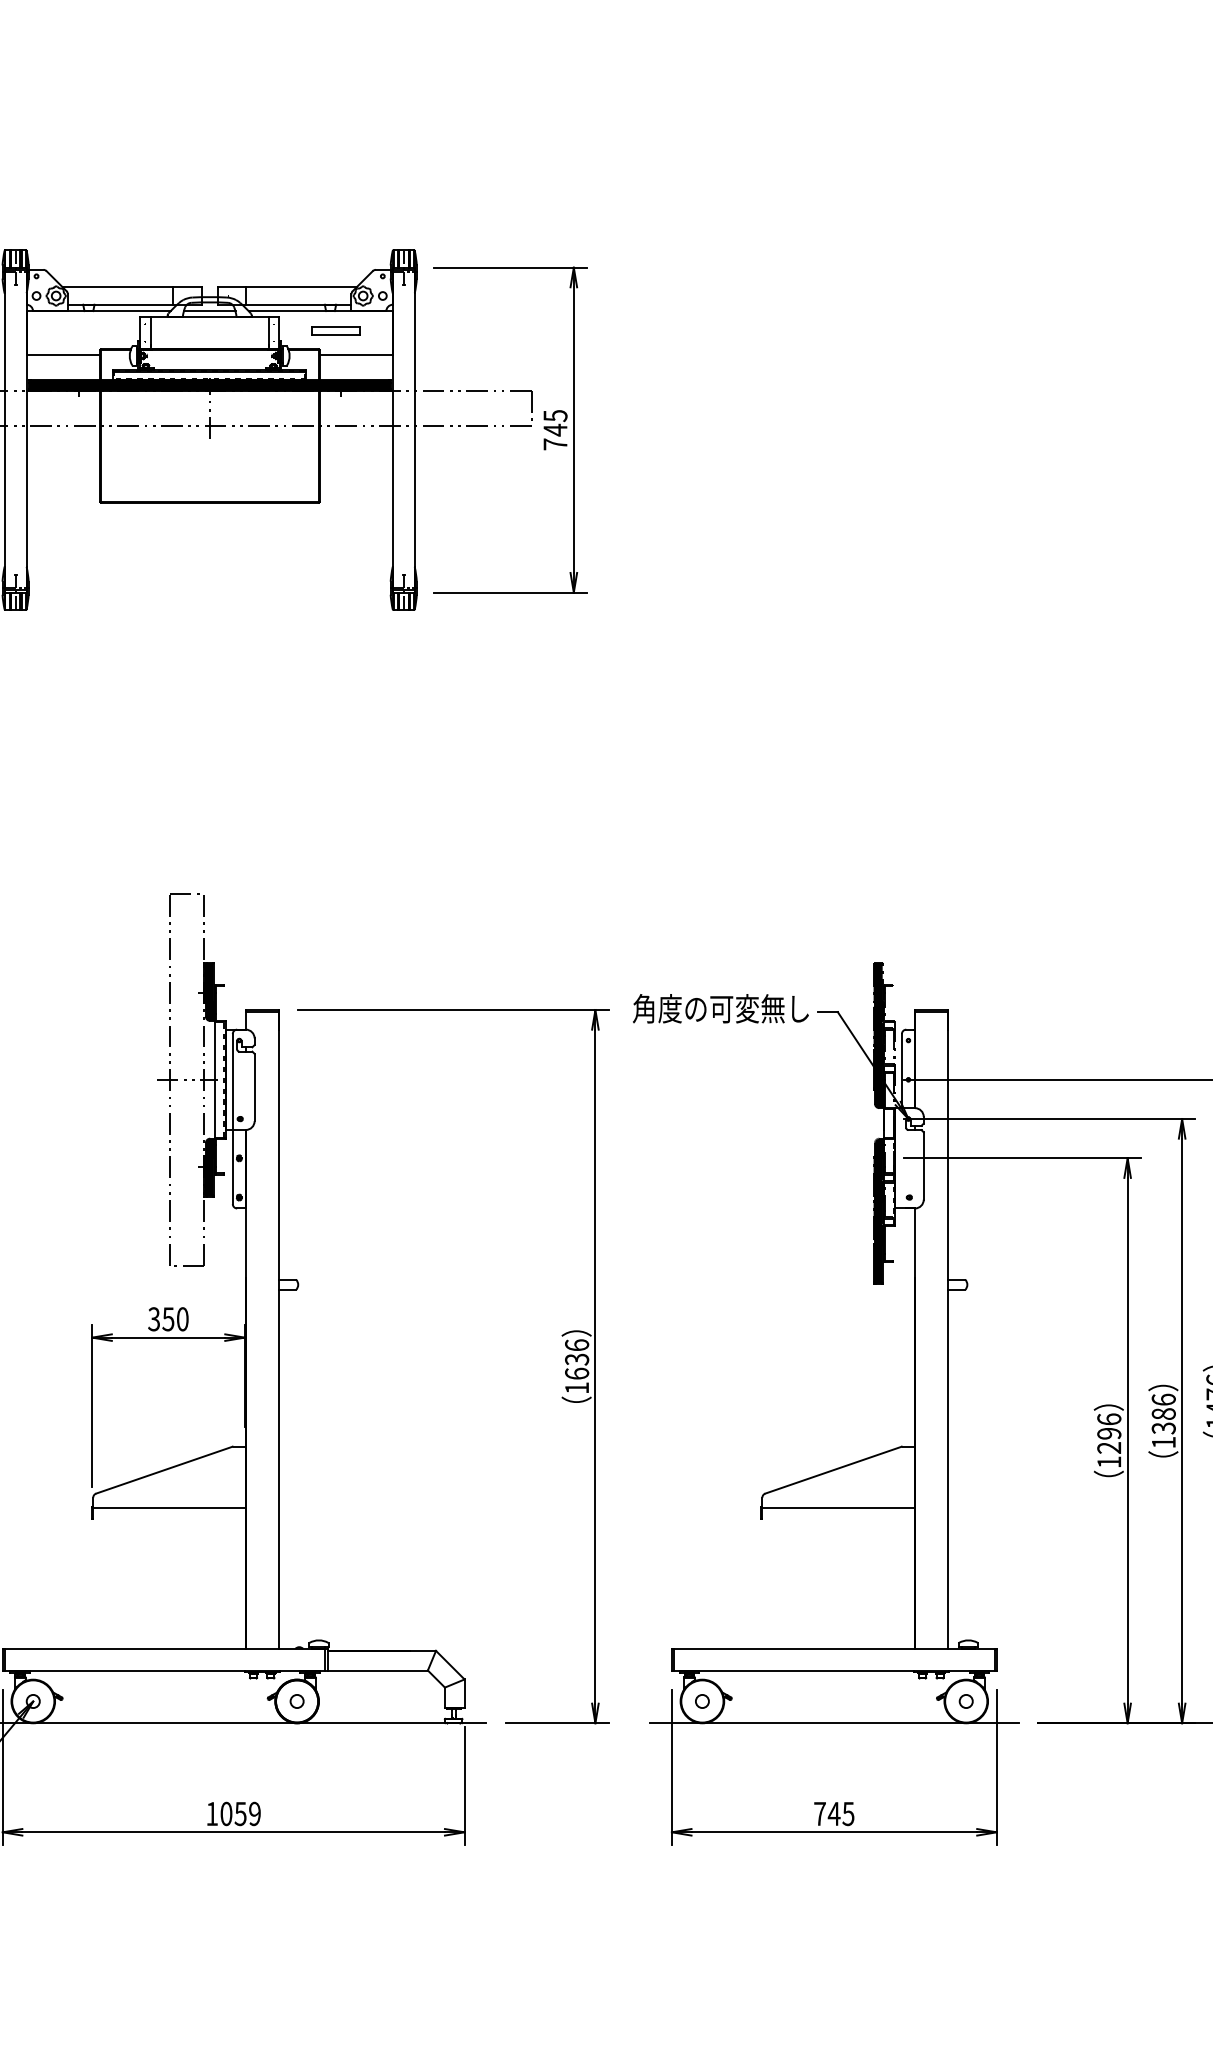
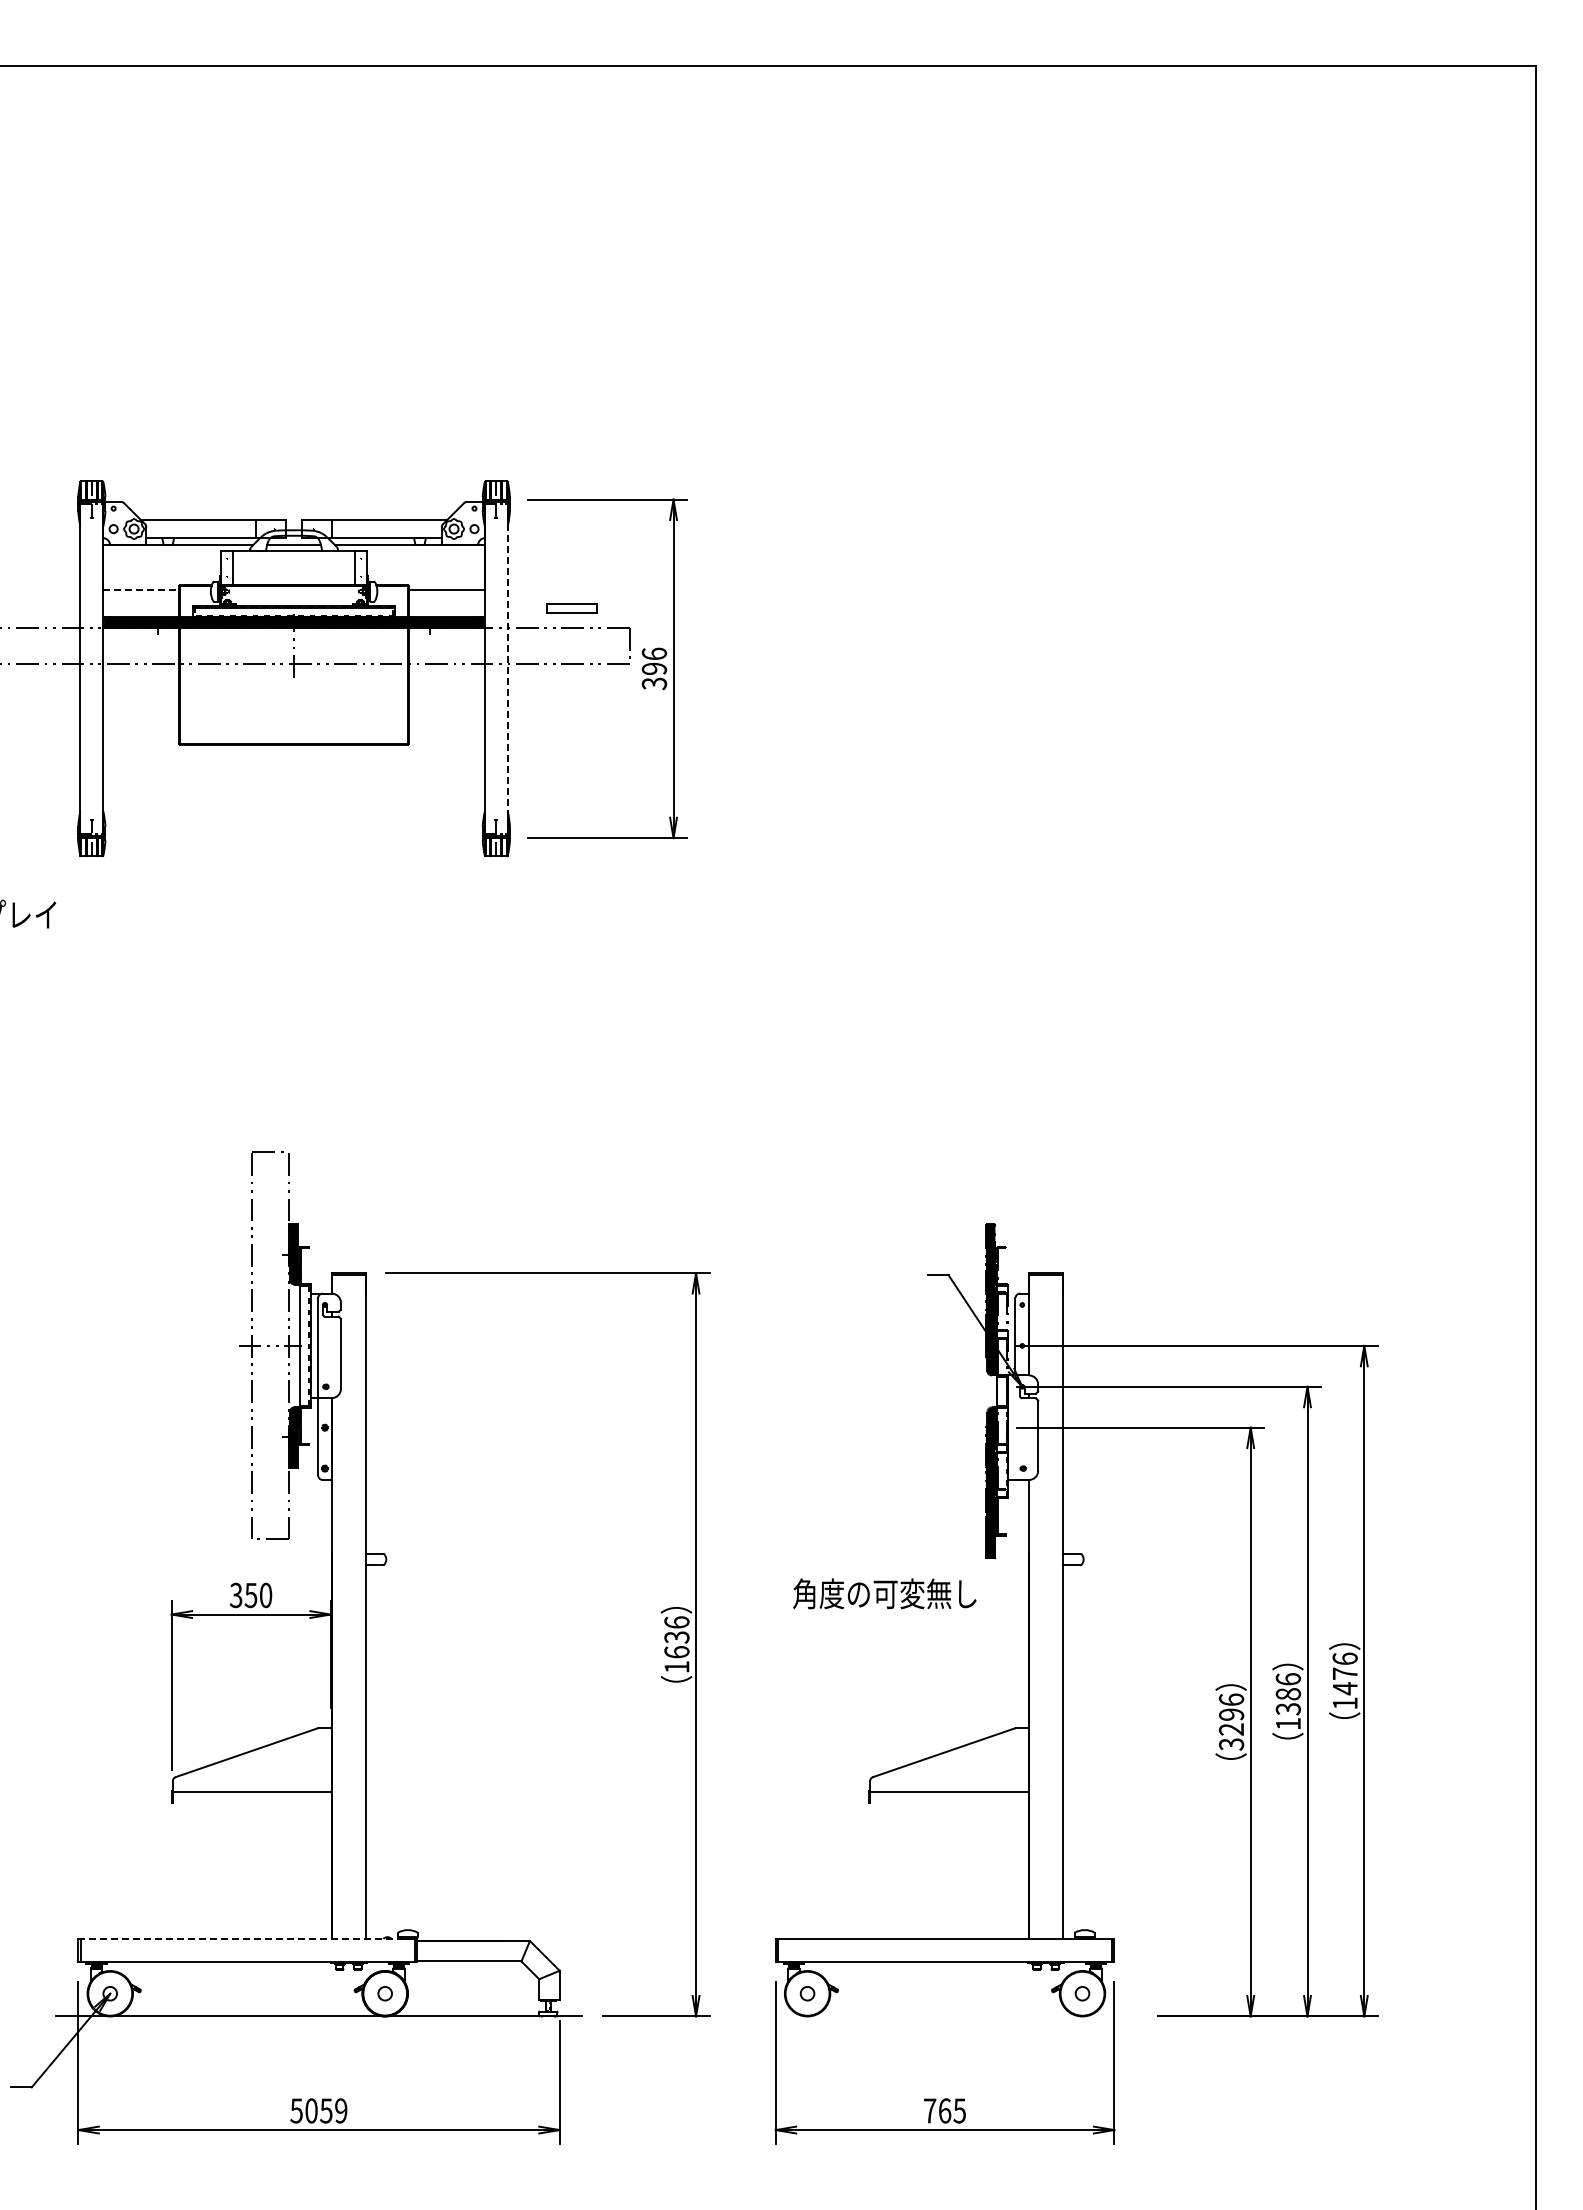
part: (335, 330) -> (571, 608), moved
line: (63, 354) -> (141, 590), solid -> dashed
text: (555, 429) -> (654, 668), 745 -> 396
line: (414, 430) -> (507, 669), solid -> dashed
text: (720, 1008) -> (884, 1593), moved
text: (1109, 1462) -> (1231, 1744), 1296 -> 3296
line: (164, 1648) -> (247, 1938), solid -> dashed
line: (834, 1723) -> (945, 2016), removed
text: (212, 1813) -> (296, 2110), 1059 -> 5059
text: (833, 1813) -> (944, 2110), 745 -> 765

